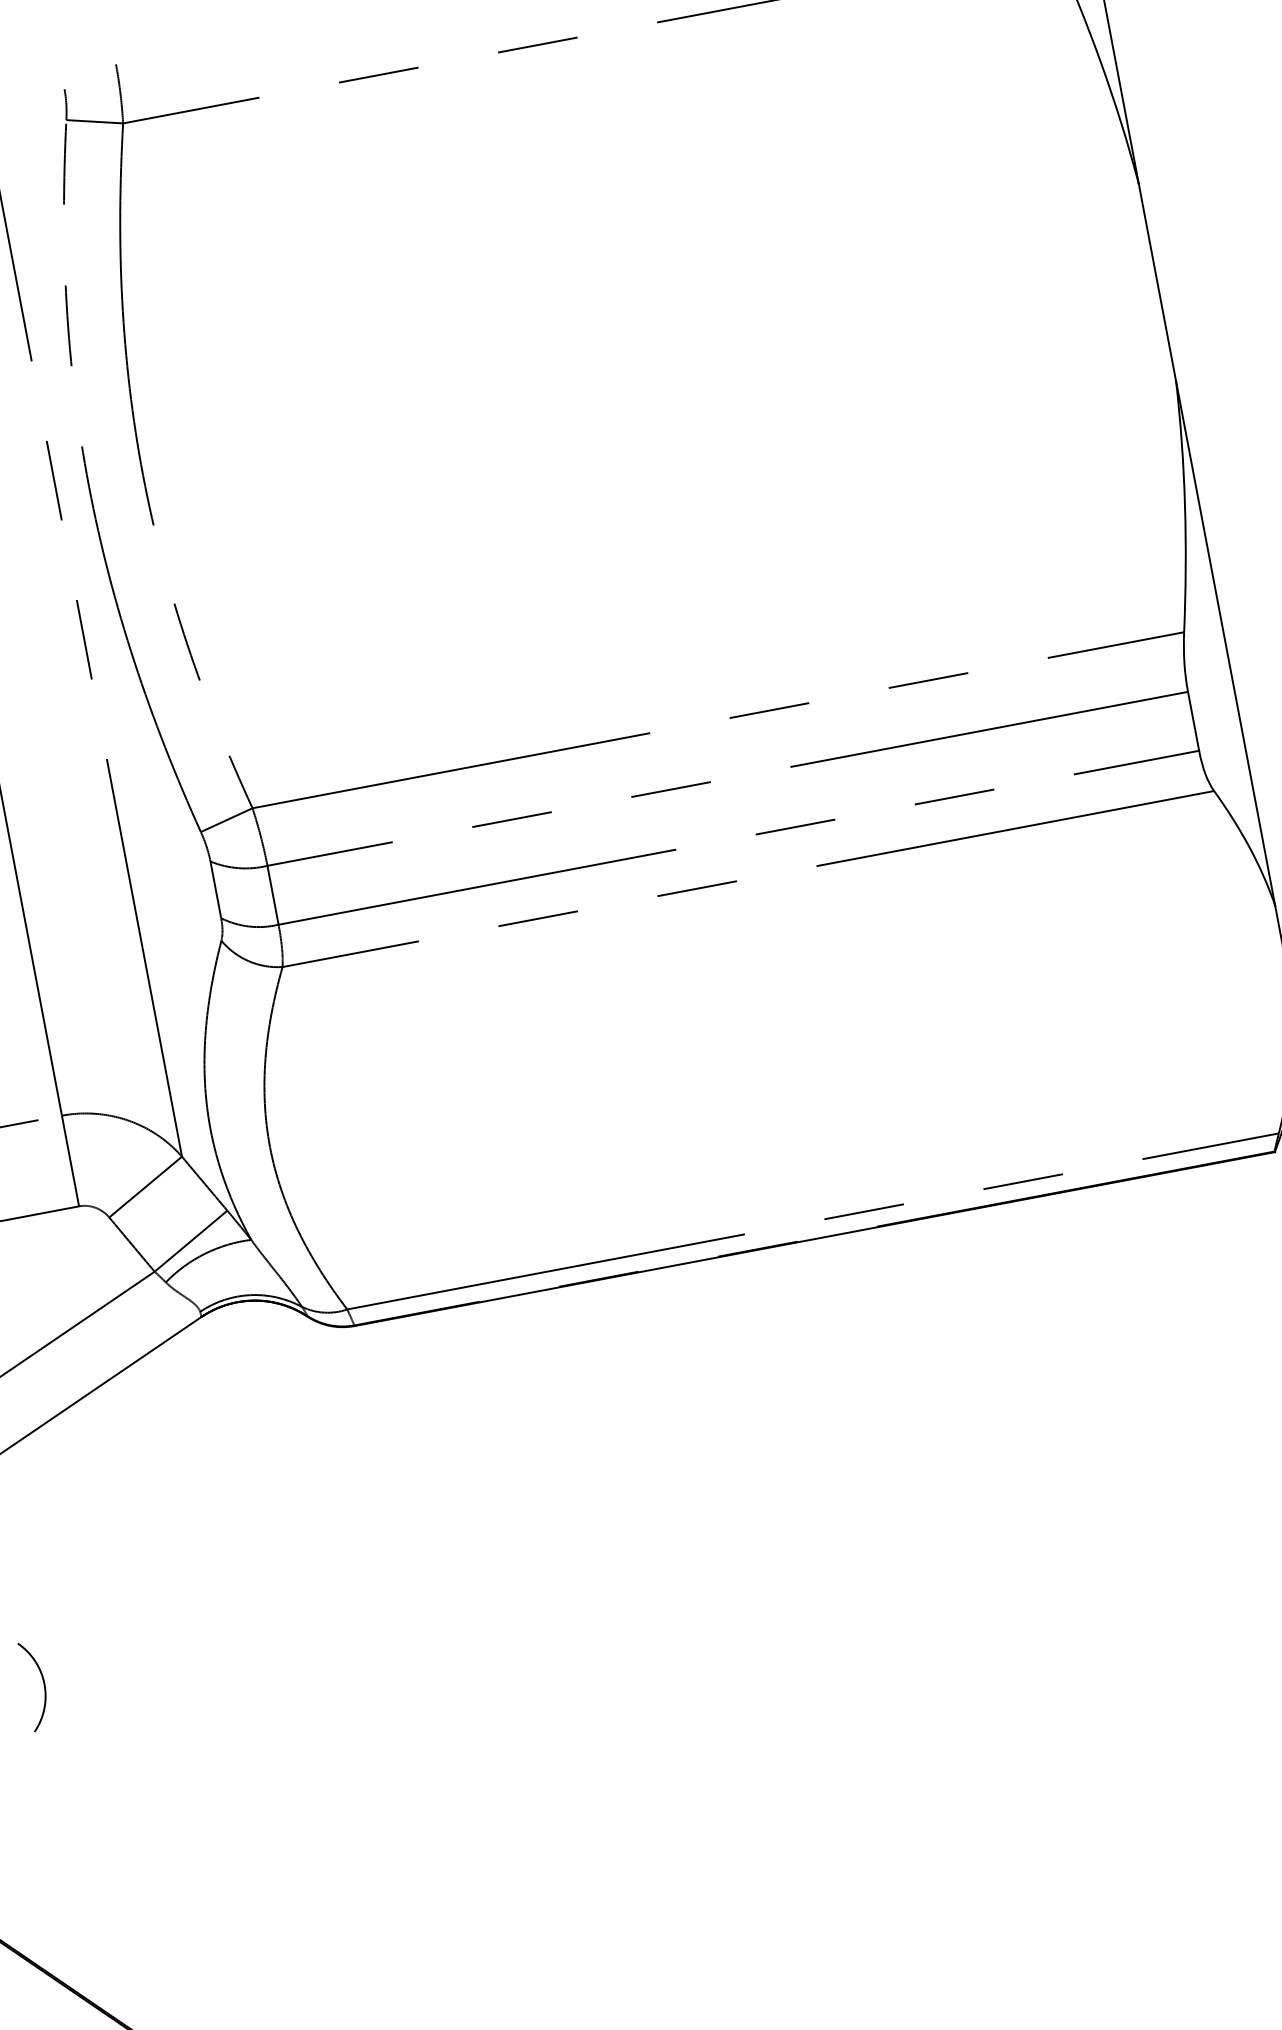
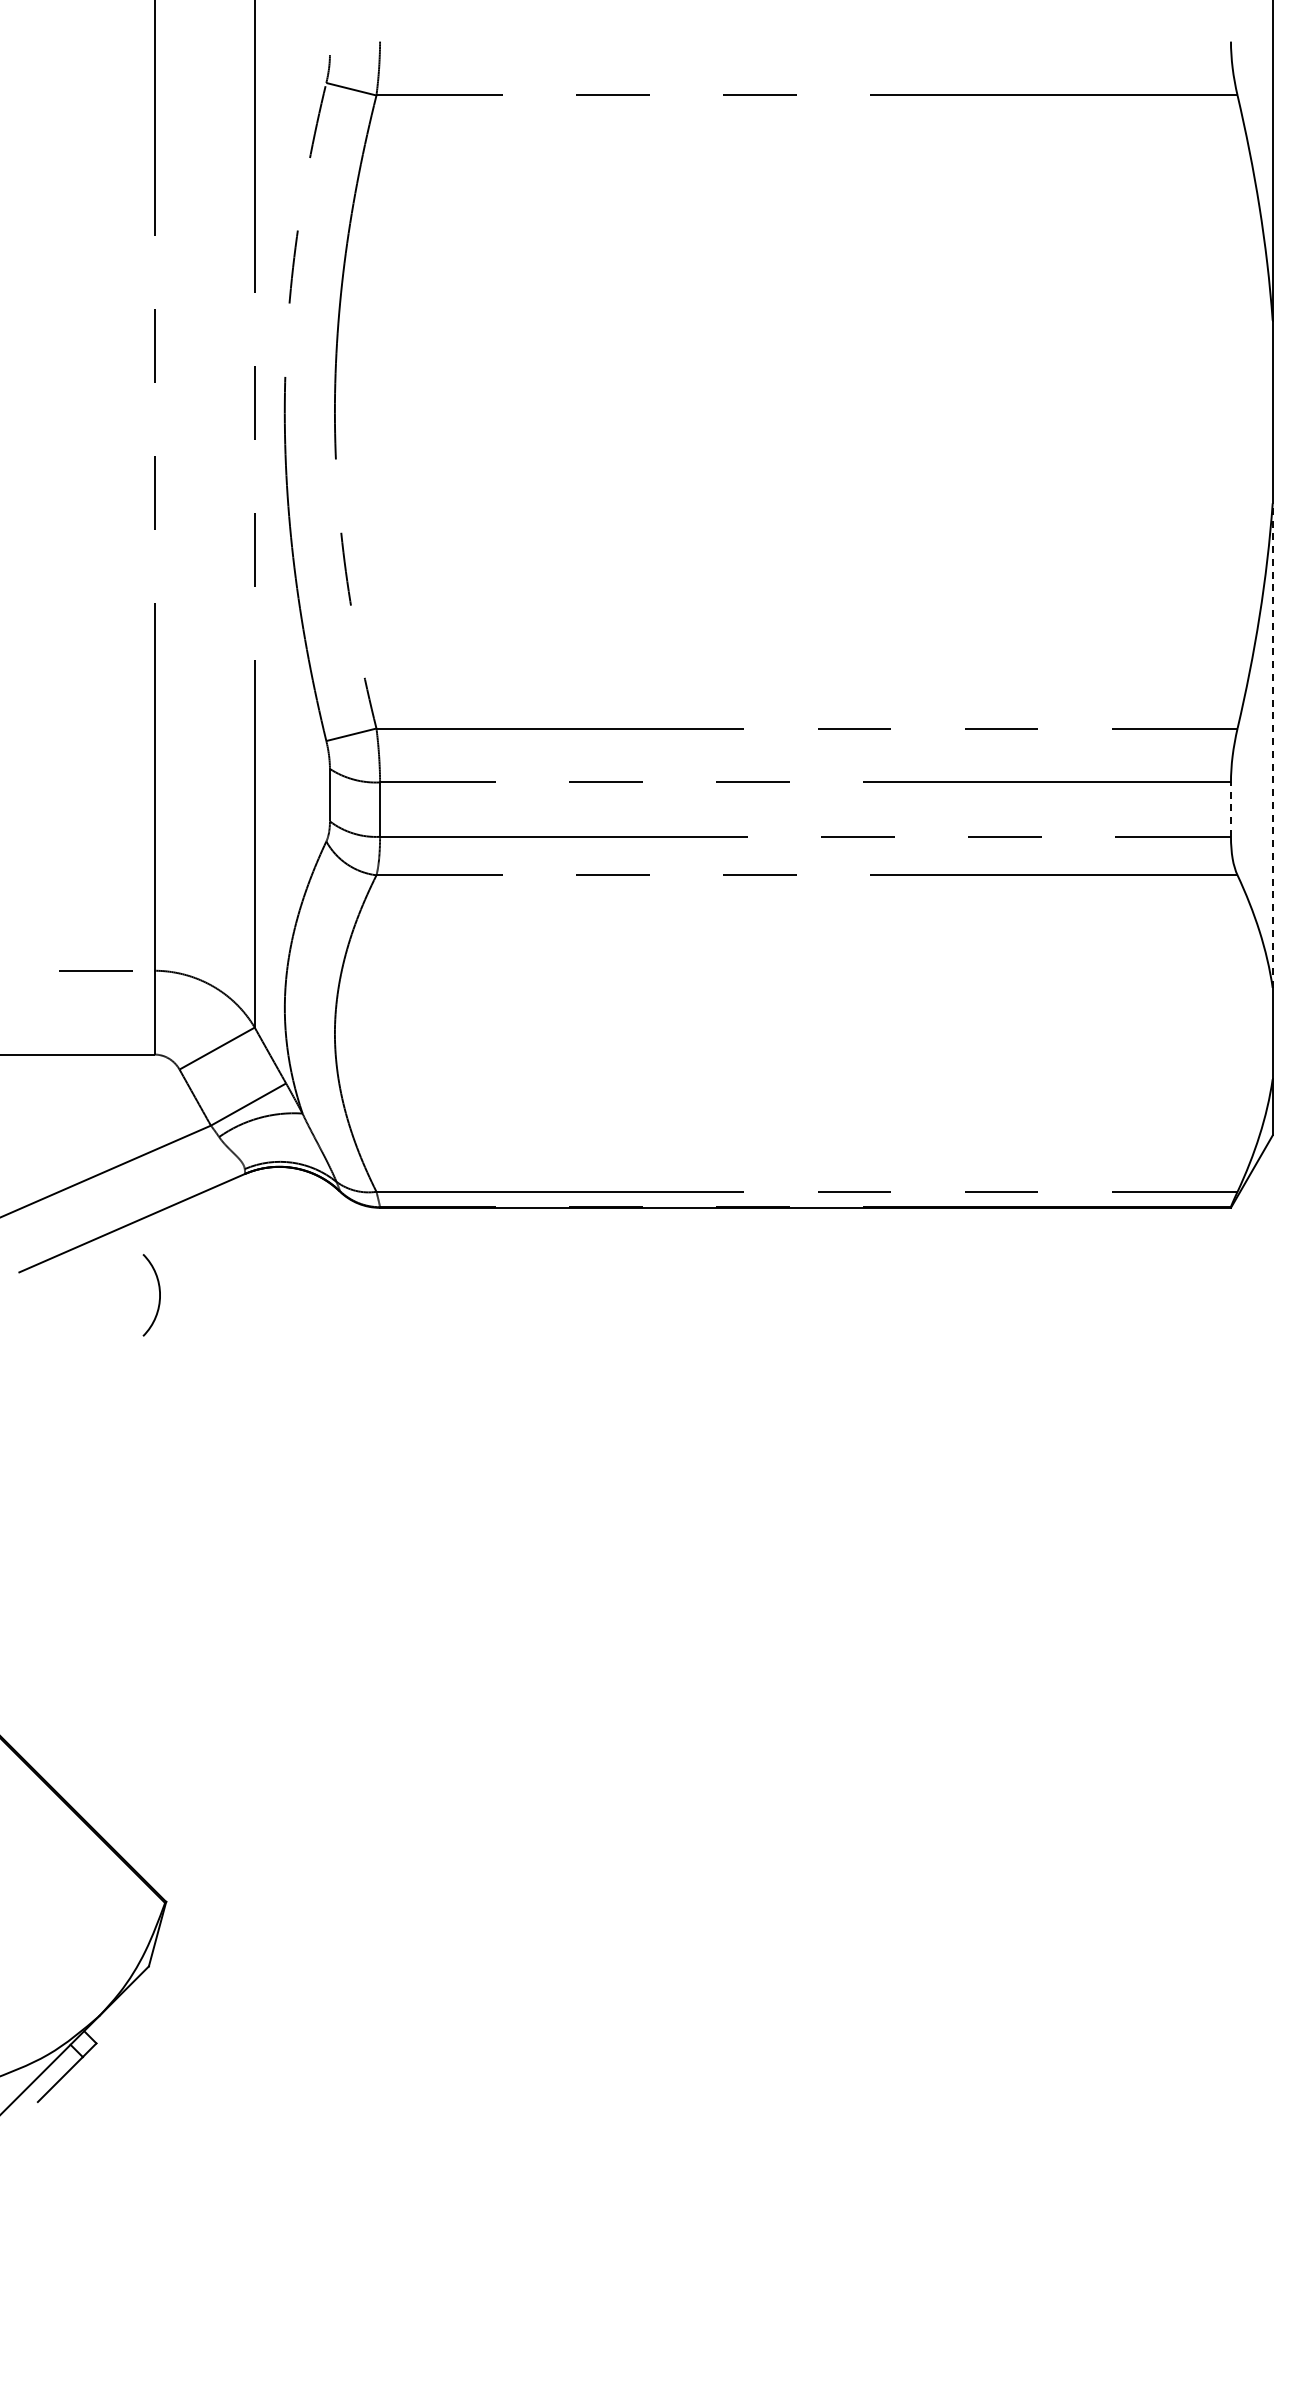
line: (1225, 643) -> (1272, 745), solid -> dashed
line: (1193, 721) -> (1230, 809), solid -> dashed
arc: (43, 1684) -> (159, 1295), moved

